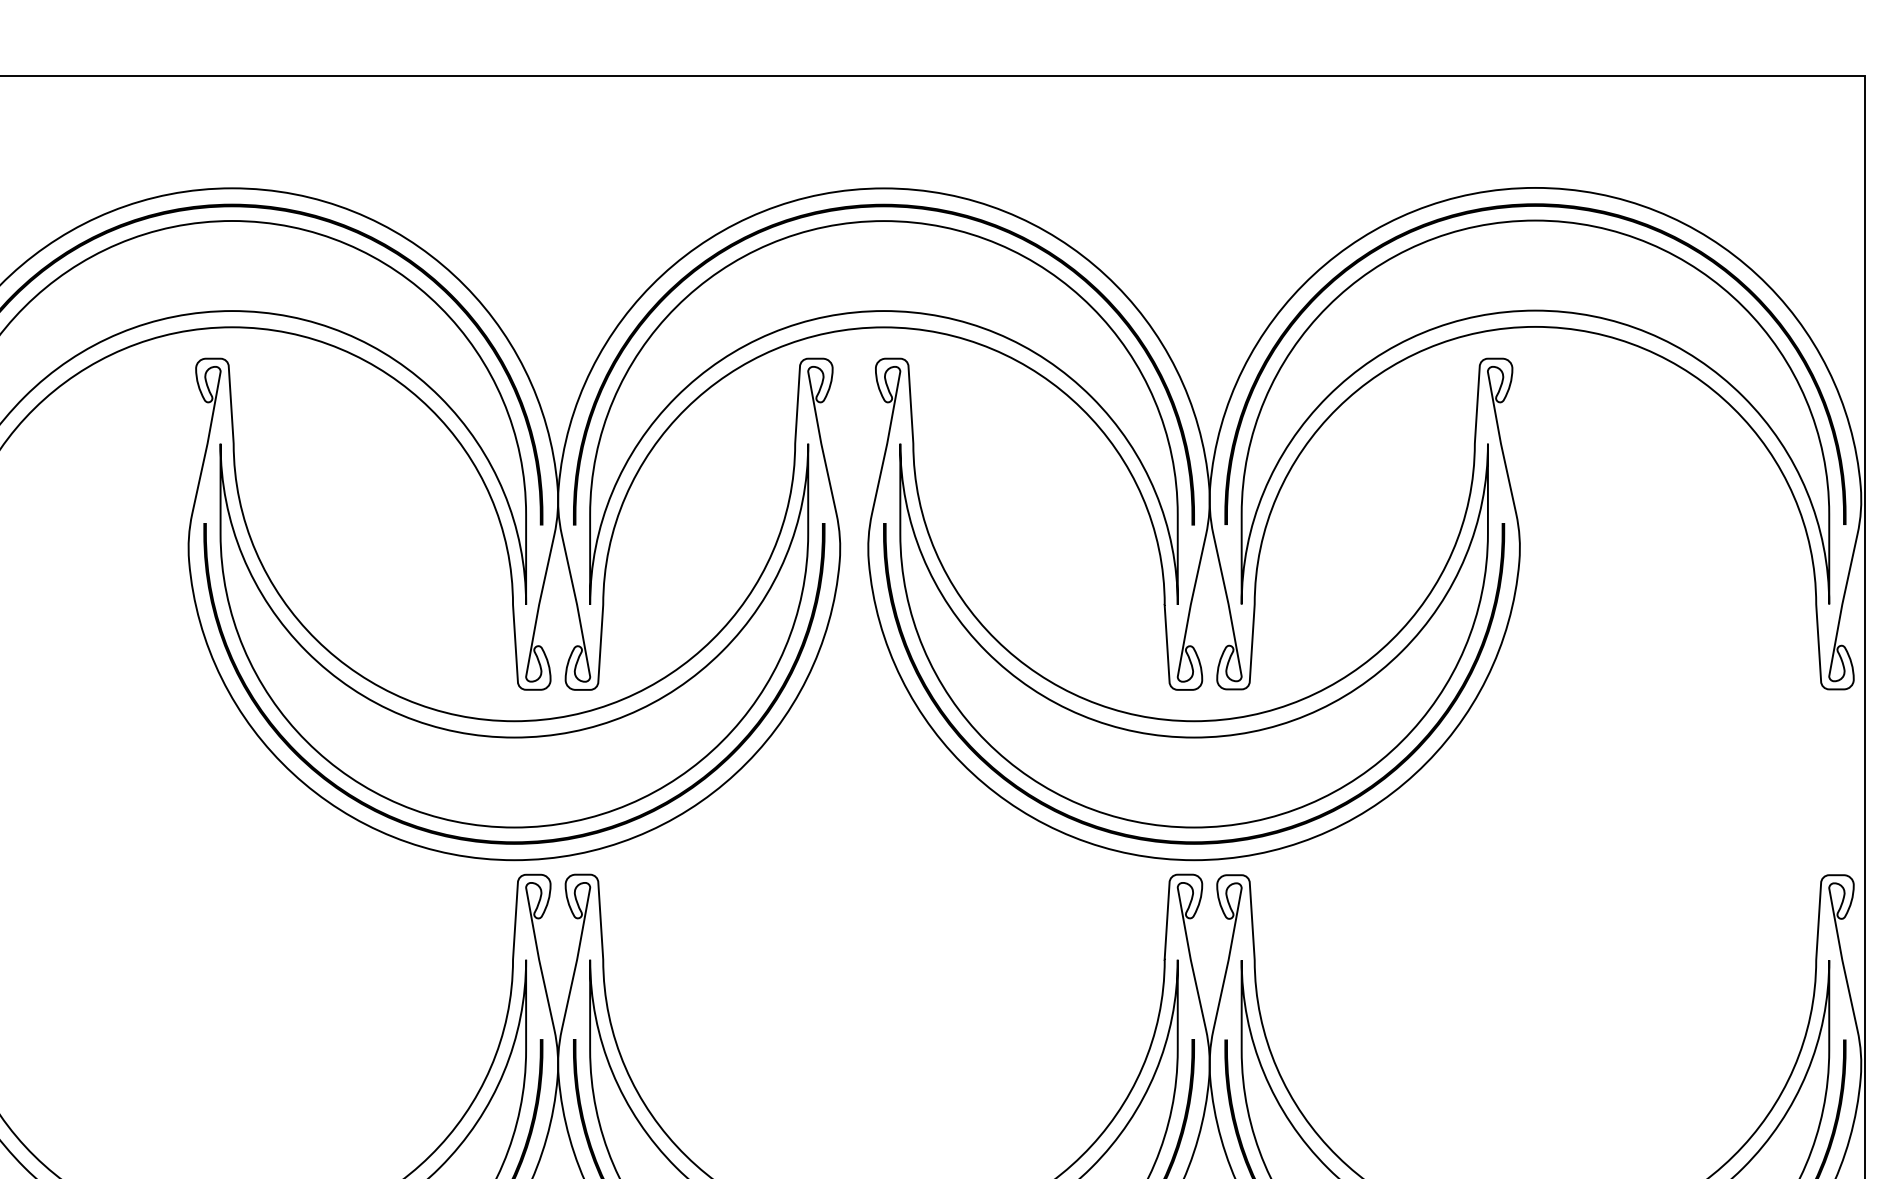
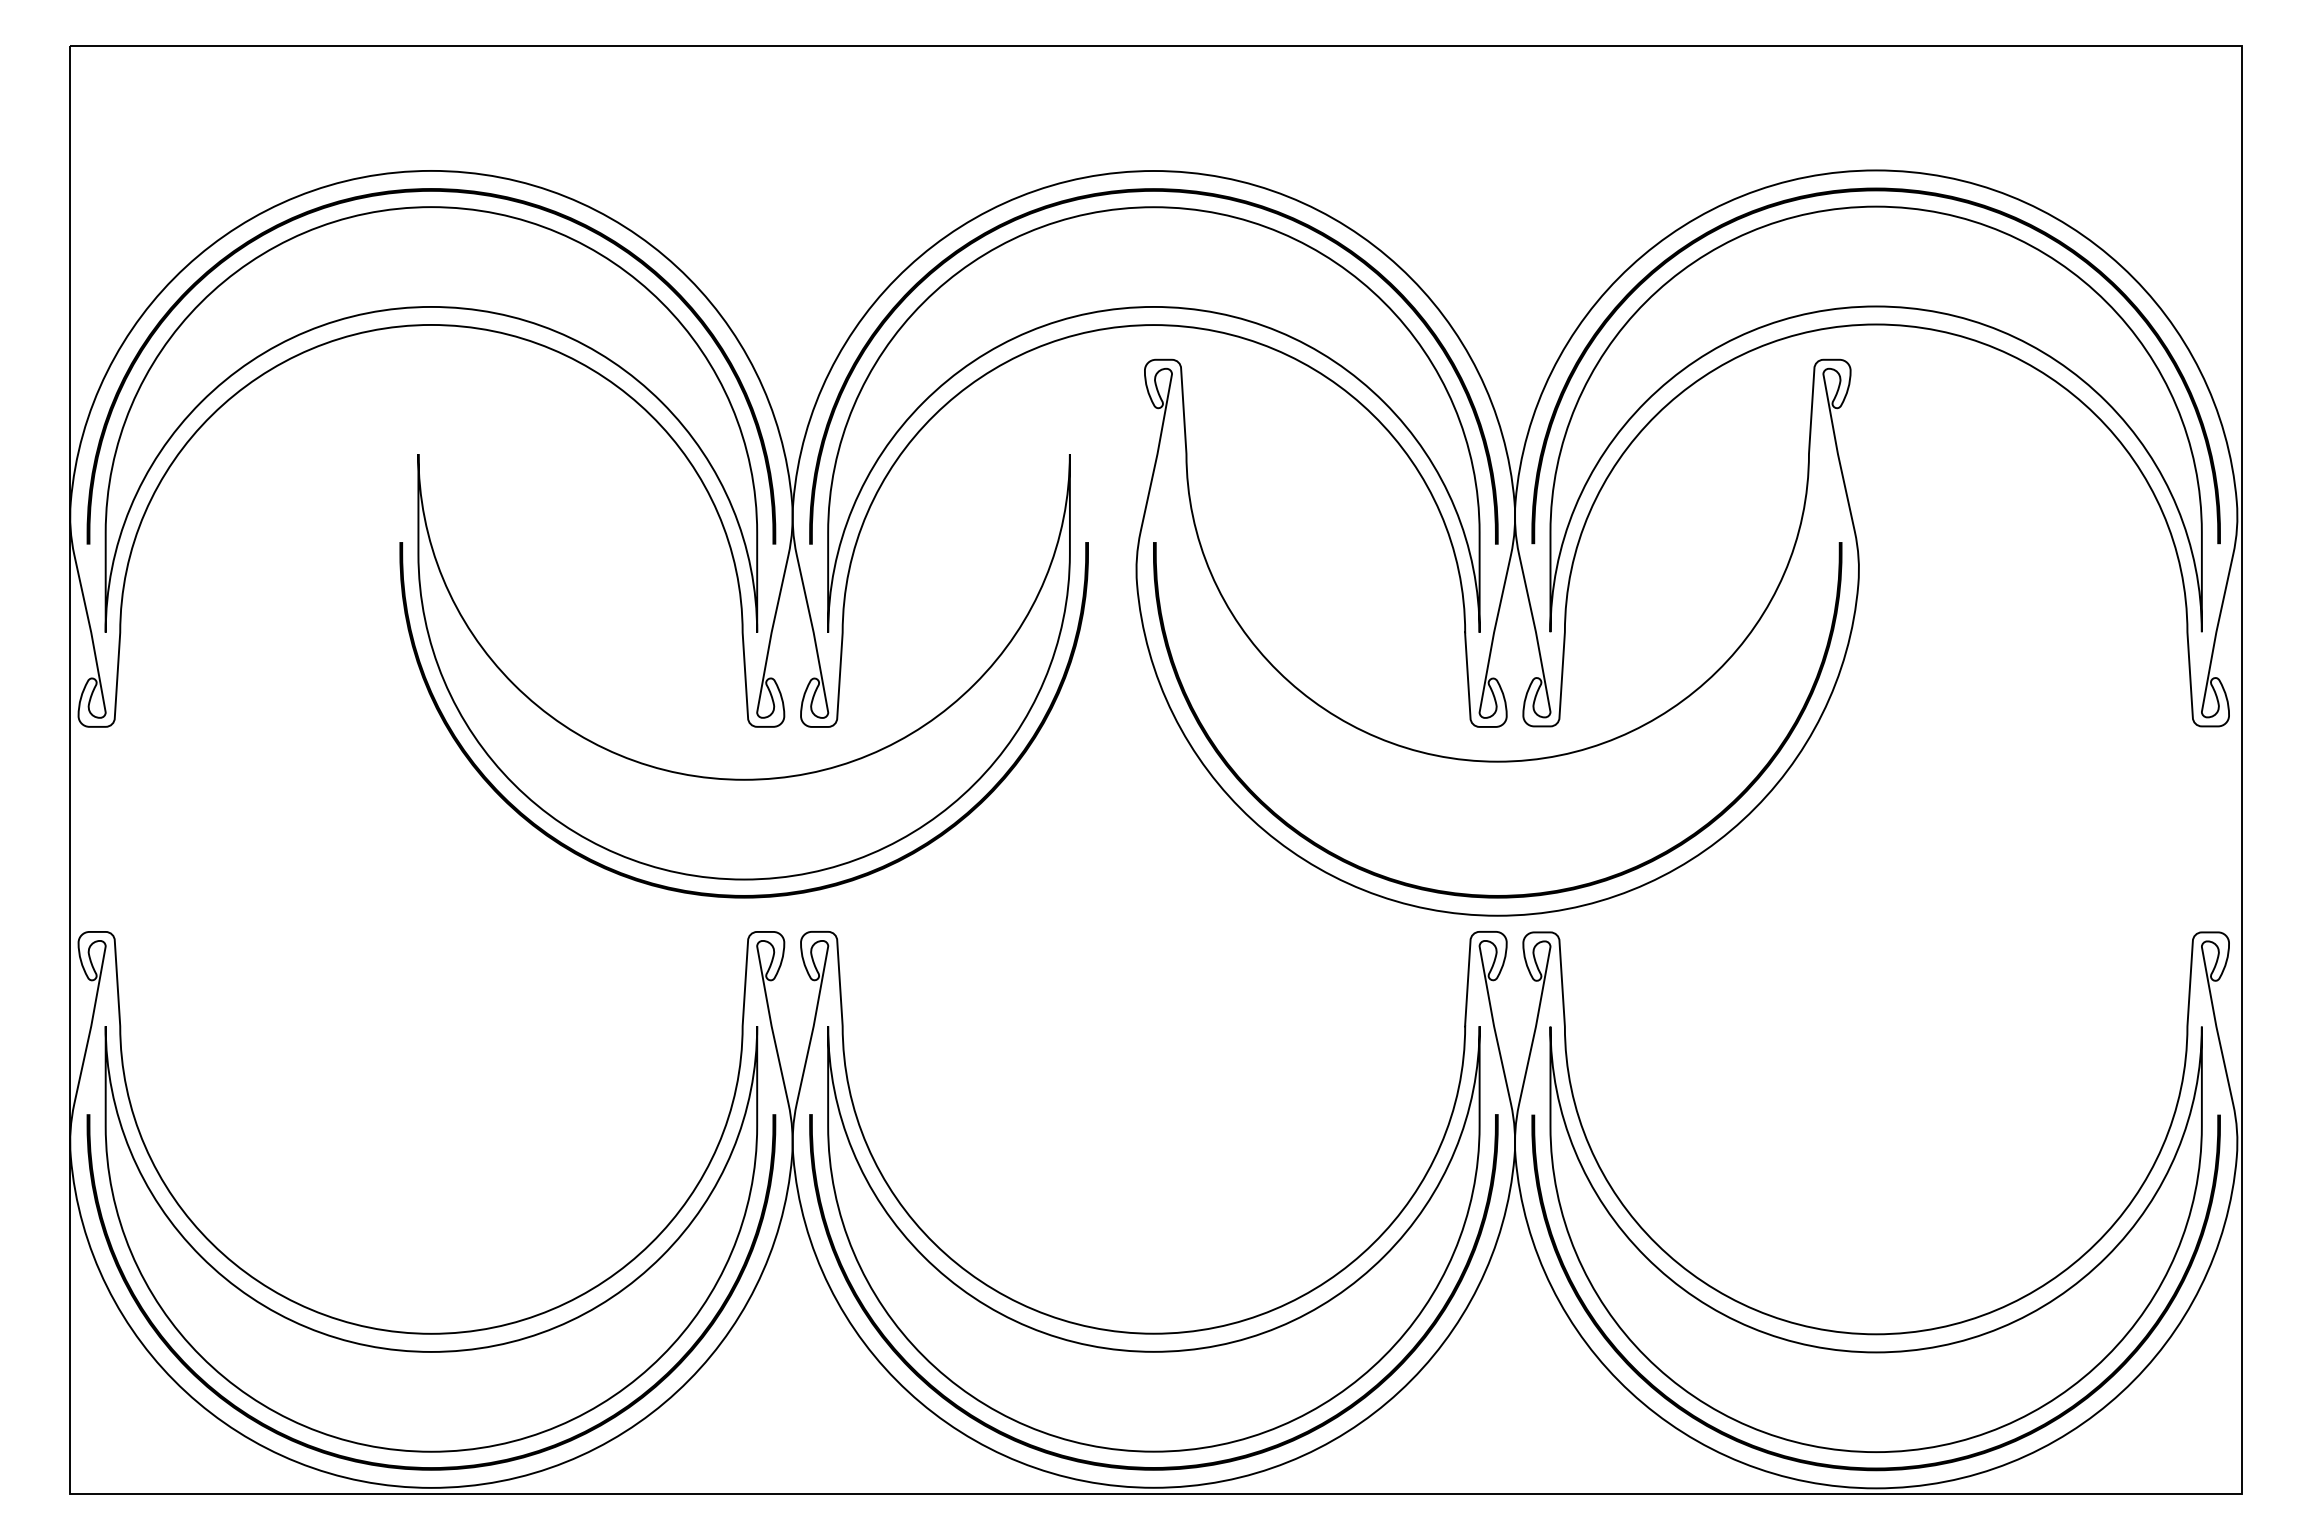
part: (514, 720) -> (744, 760), removed
part: (1193, 736) -> (1497, 778), removed

